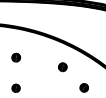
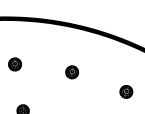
part: (62, 67) -> (71, 72), moved

